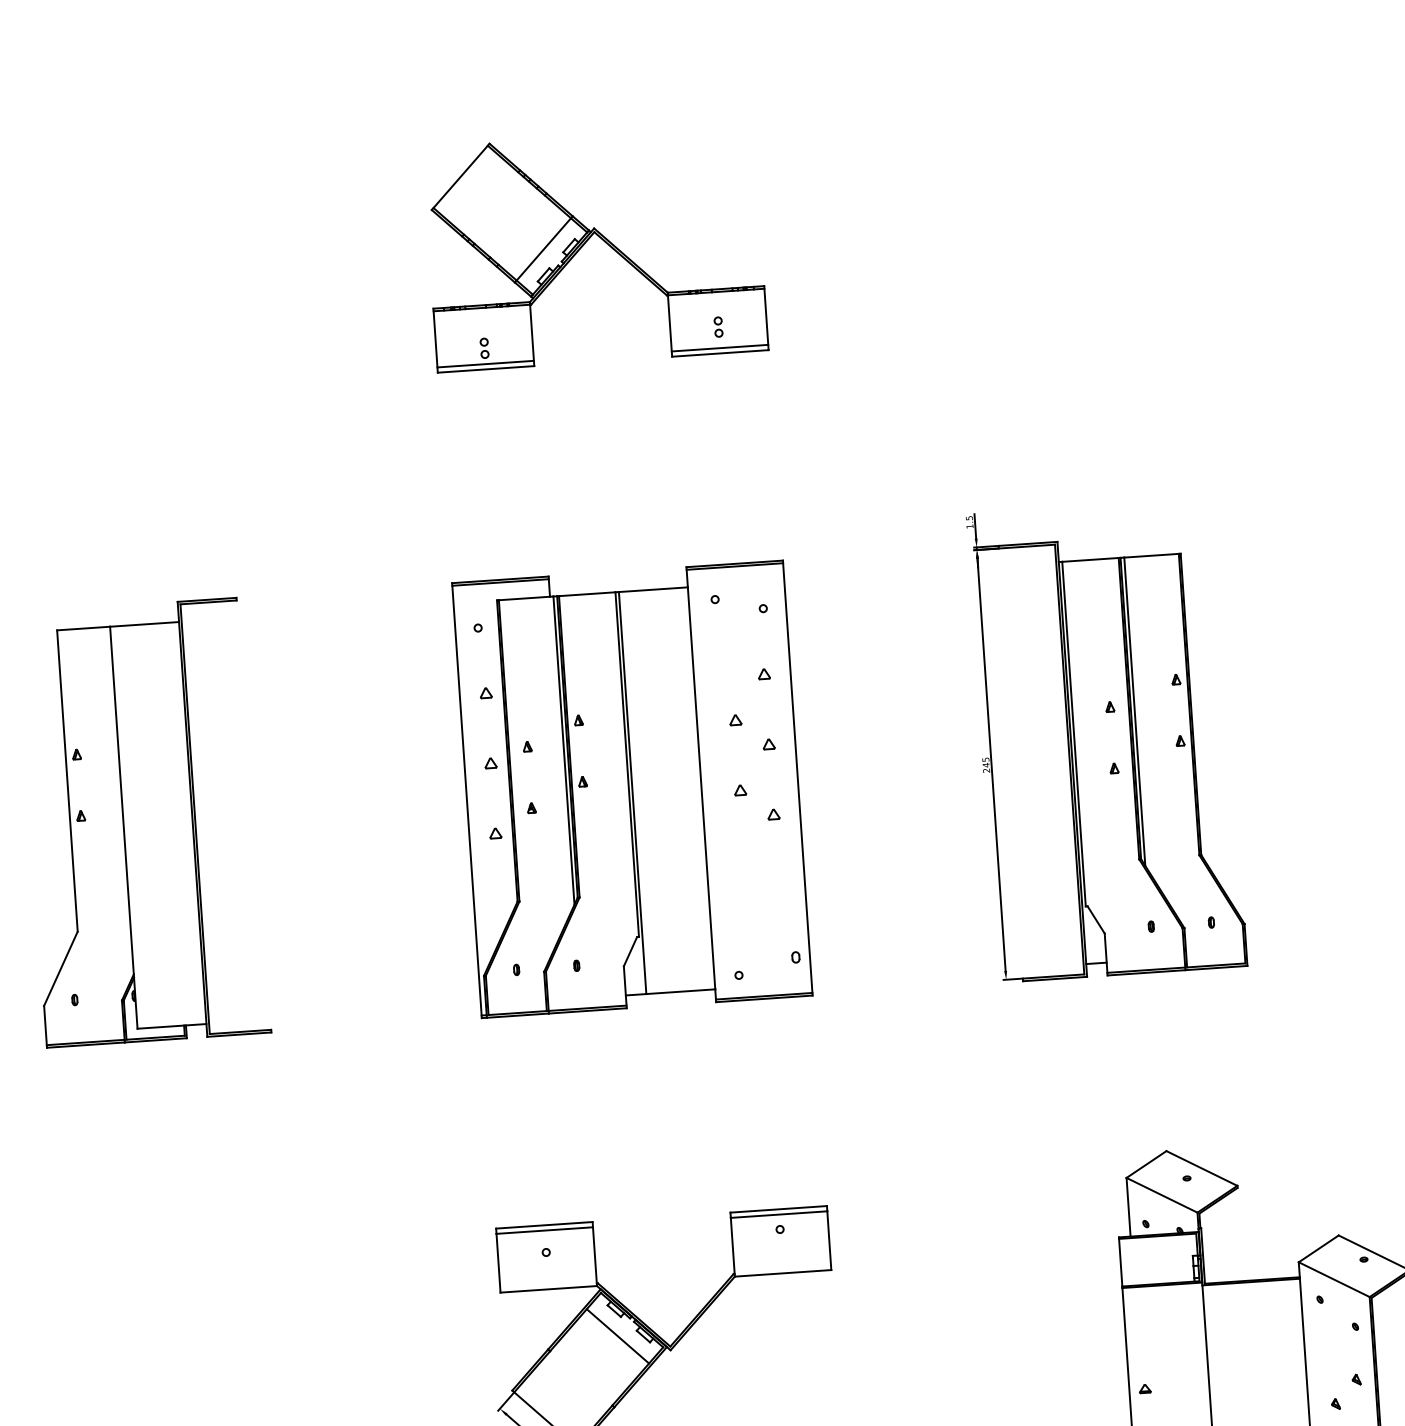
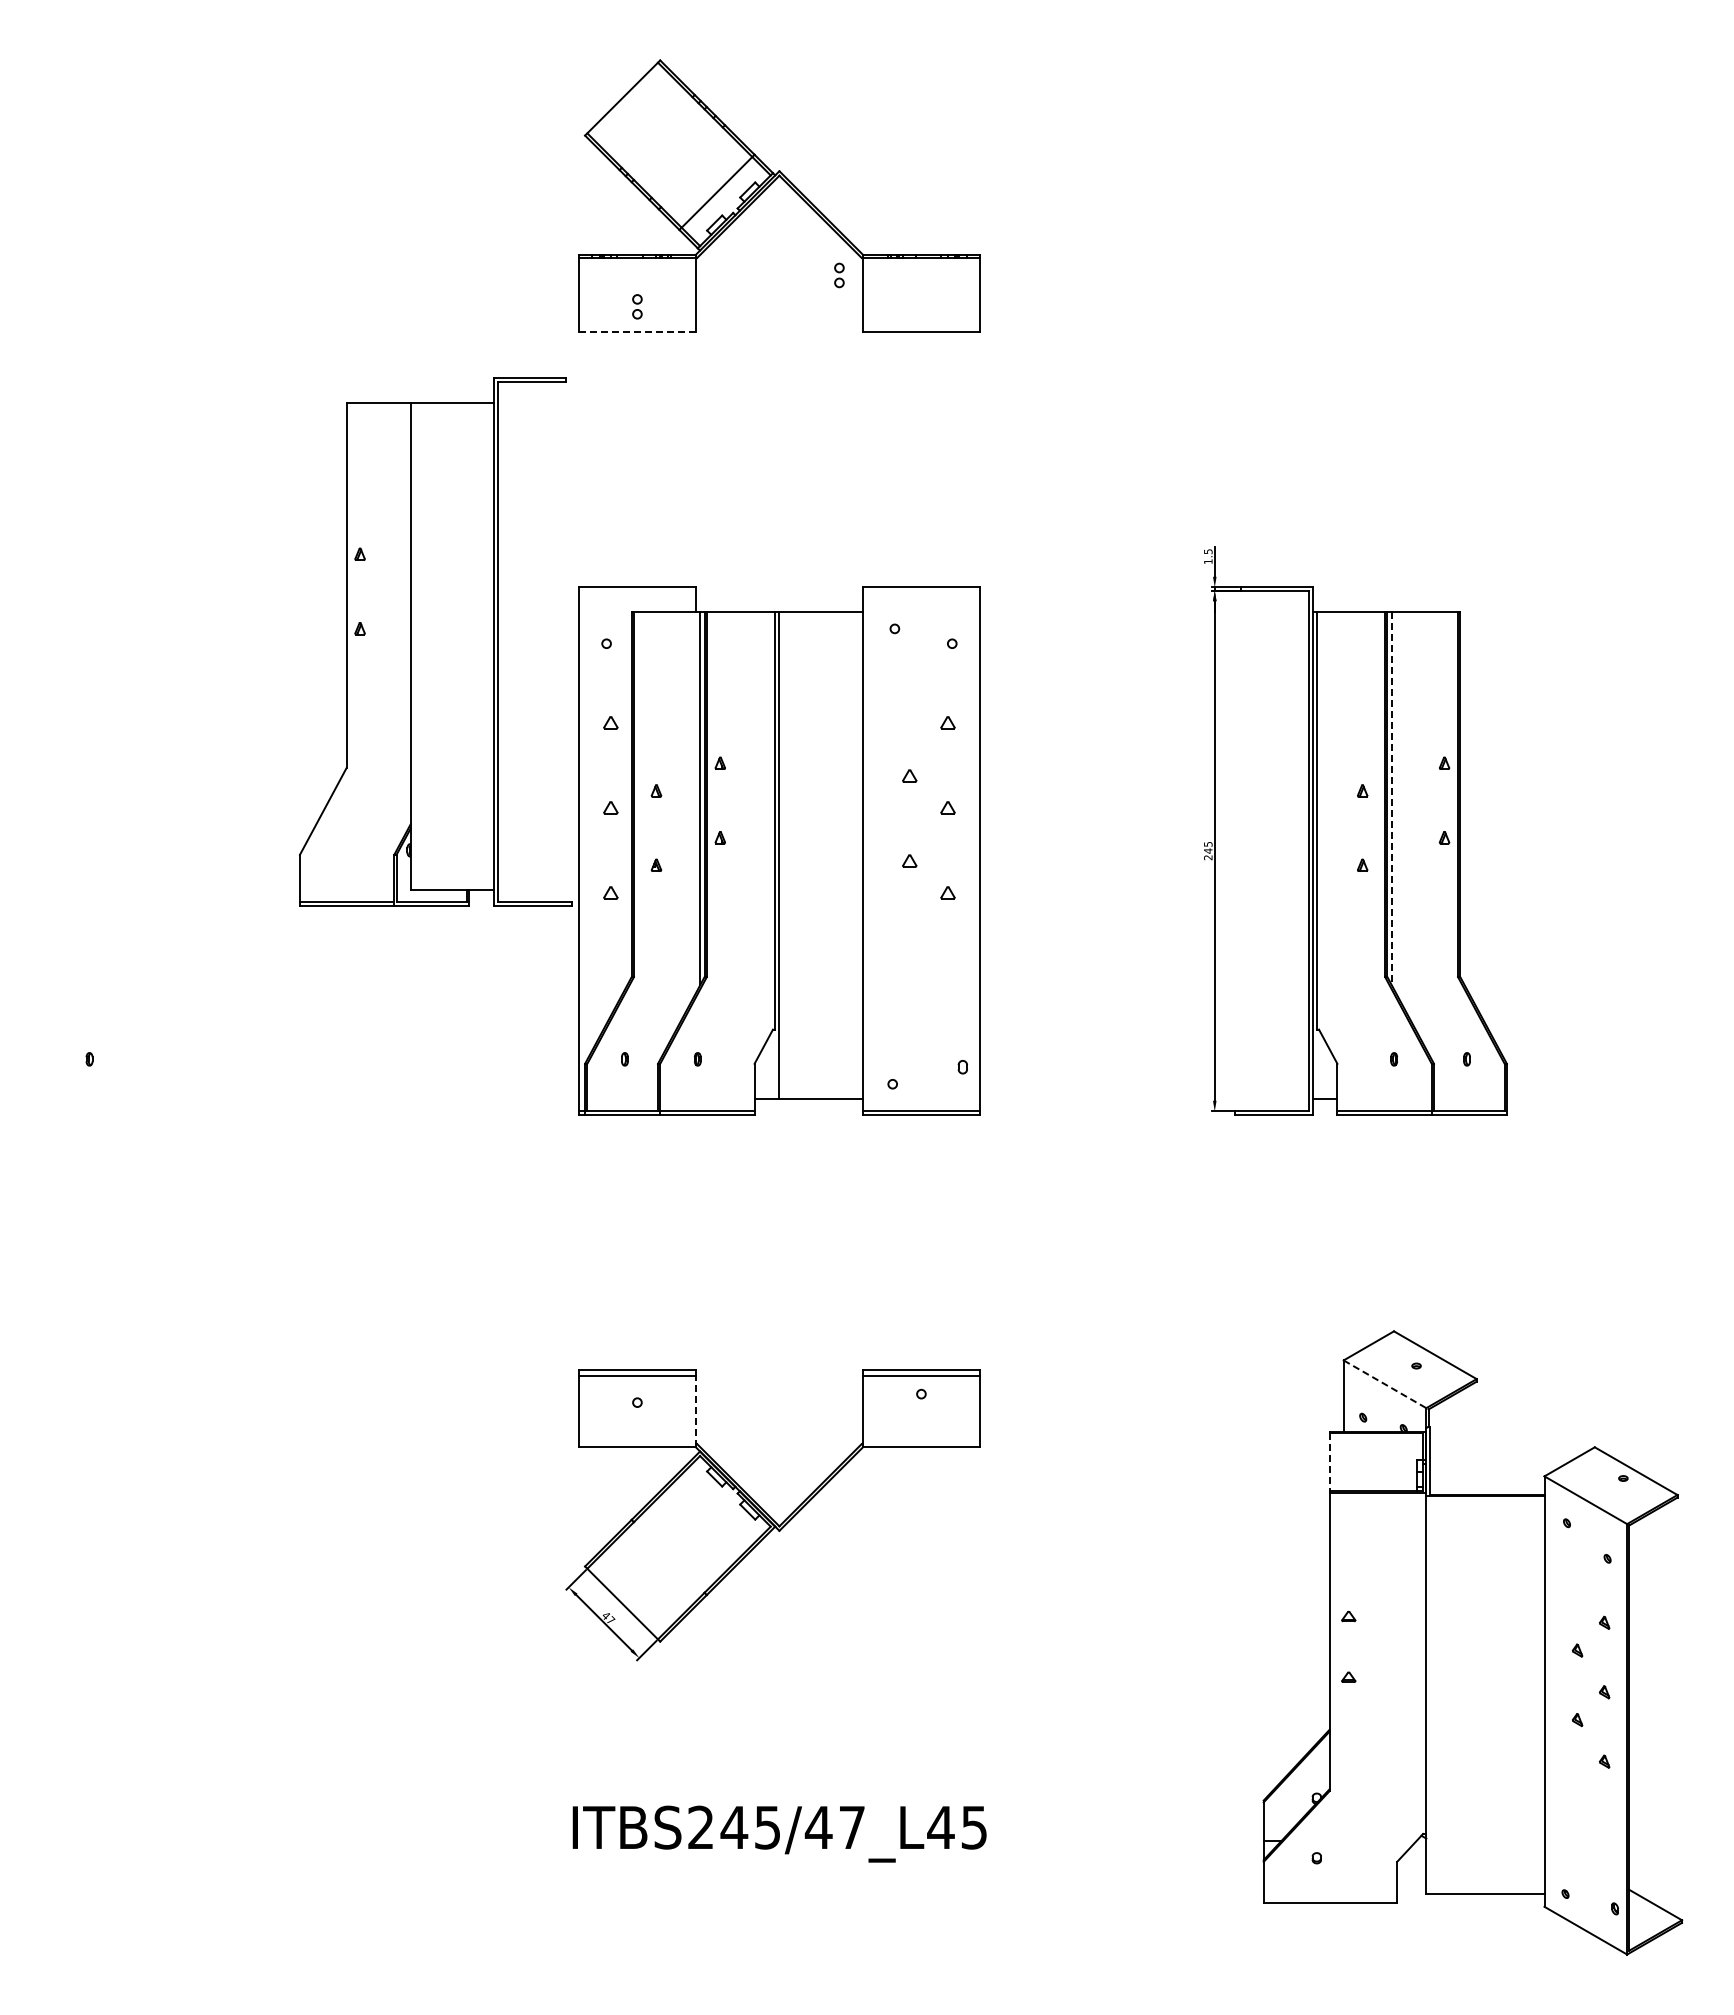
part: (718, 327) -> (839, 275), moved
line: (719, 347) -> (920, 325), removed
line: (484, 363) -> (636, 325), removed
line: (486, 369) -> (637, 332), solid -> dashed
line: (734, 566) -> (920, 590), removed
line: (499, 582) -> (636, 590), removed
line: (1134, 711) -> (1391, 798), solid -> dashed
part: (143, 822) -> (435, 641), moved
line: (1162, 1195) -> (1385, 1384), solid -> dashed
line: (594, 1256) -> (695, 1411), solid -> dashed
line: (1120, 1262) -> (1329, 1462), solid -> dashed
line: (617, 1336) -> (716, 1509), removed

